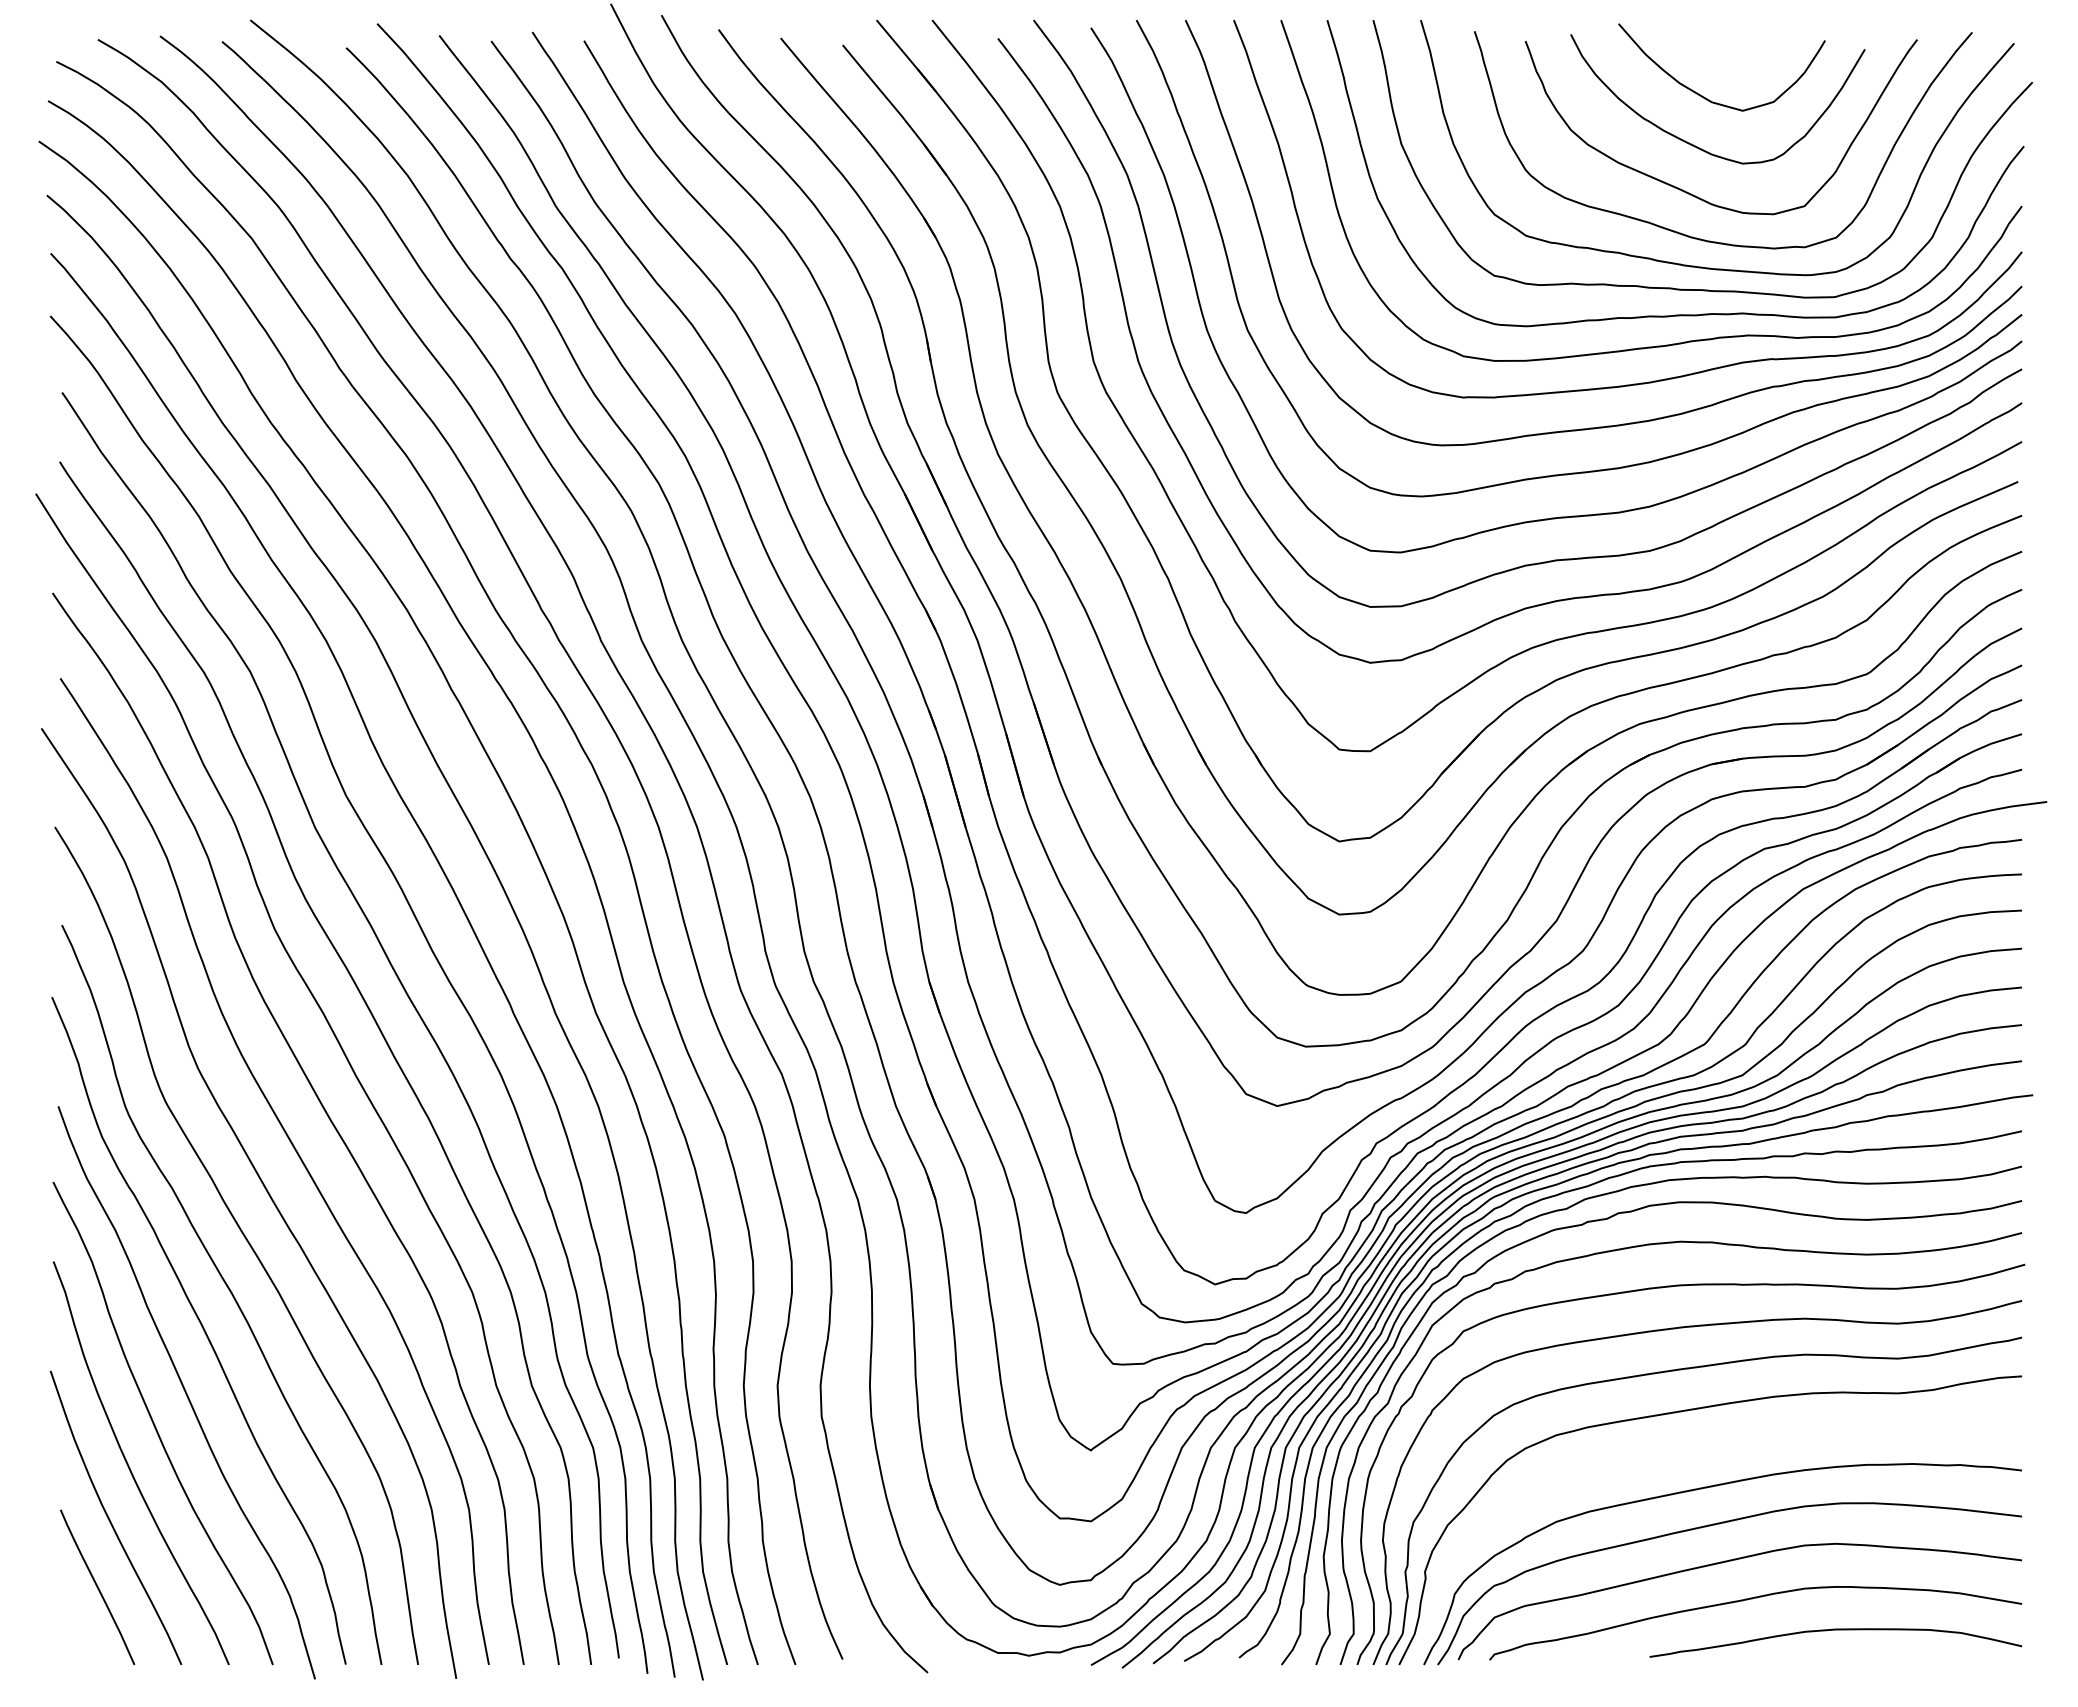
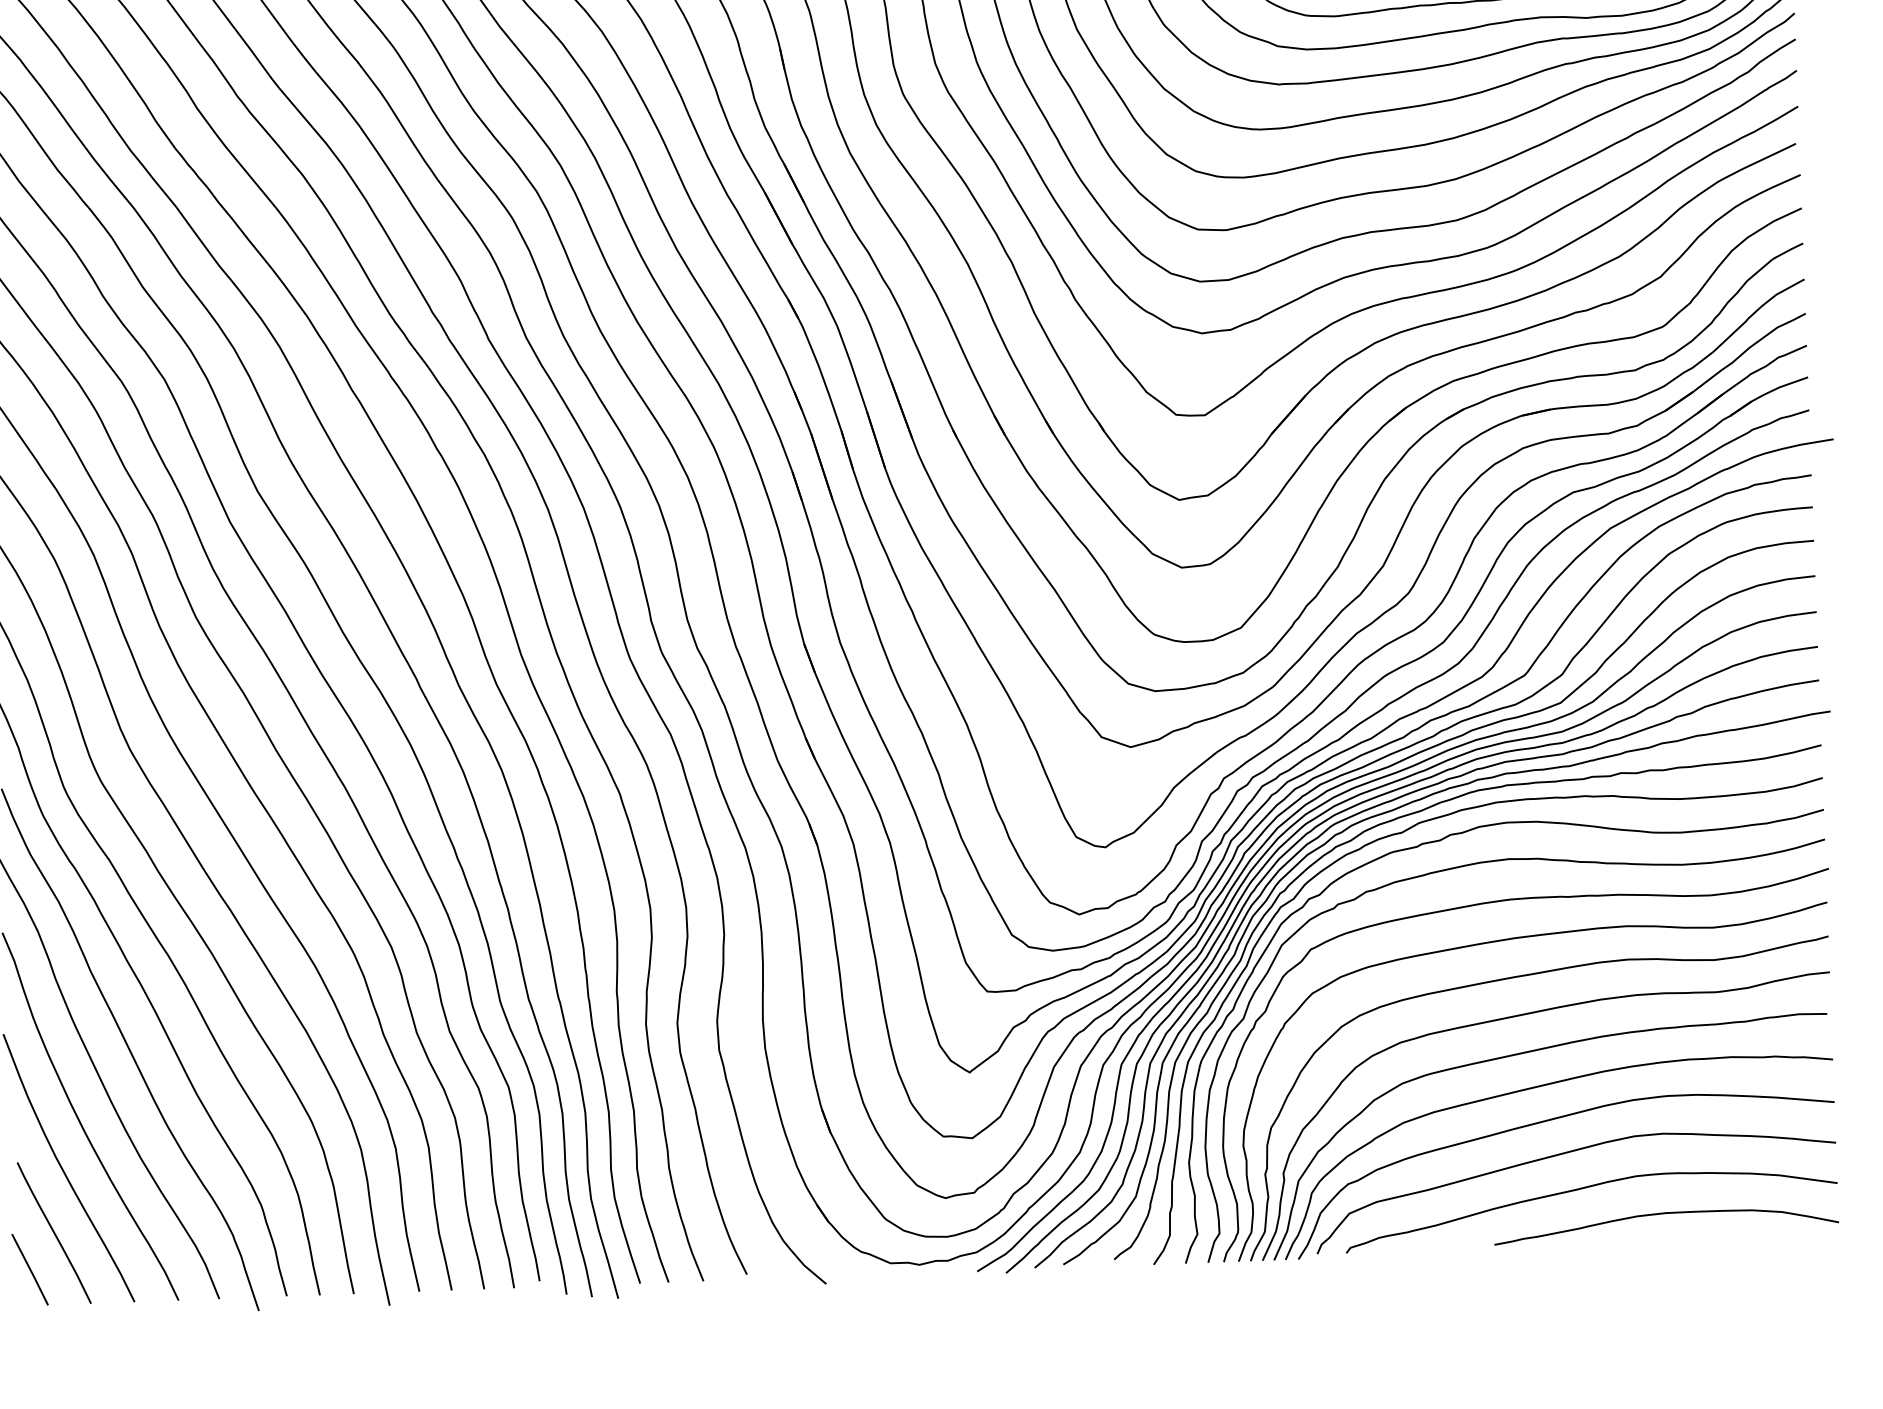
curve: (1699, 1450) -> (1533, 1051), added
line: (69, 1625) -> (29, 1269), added

